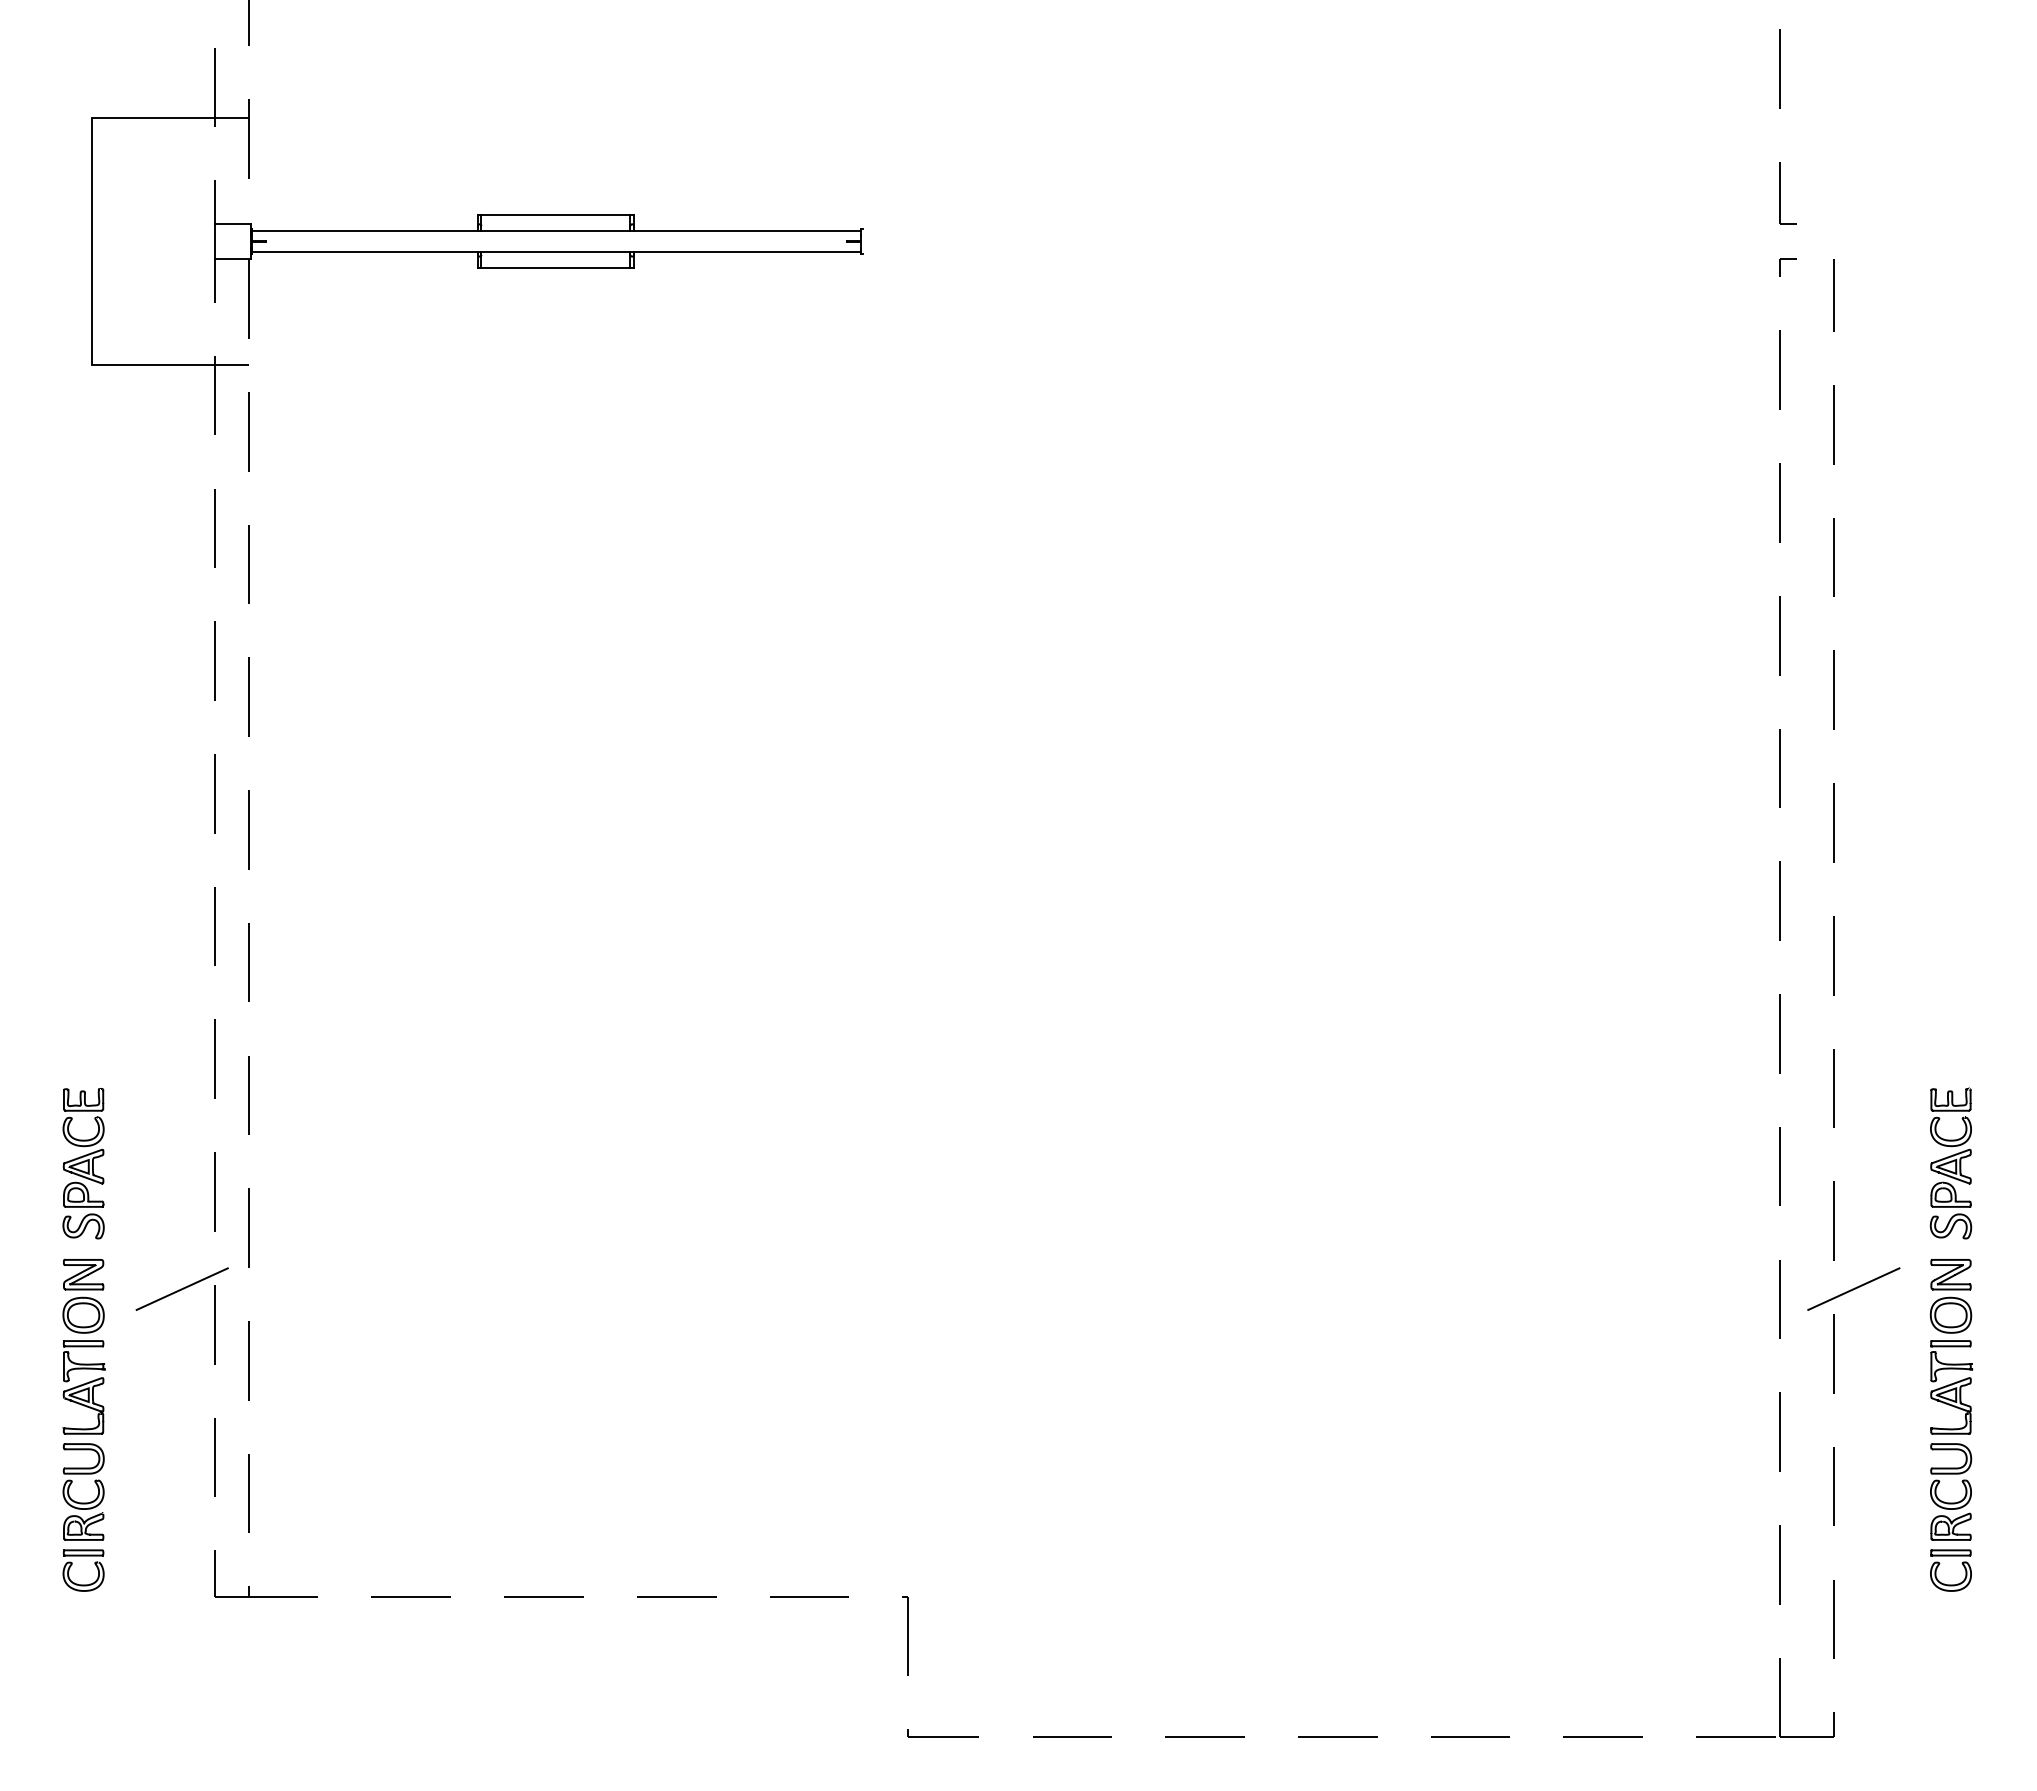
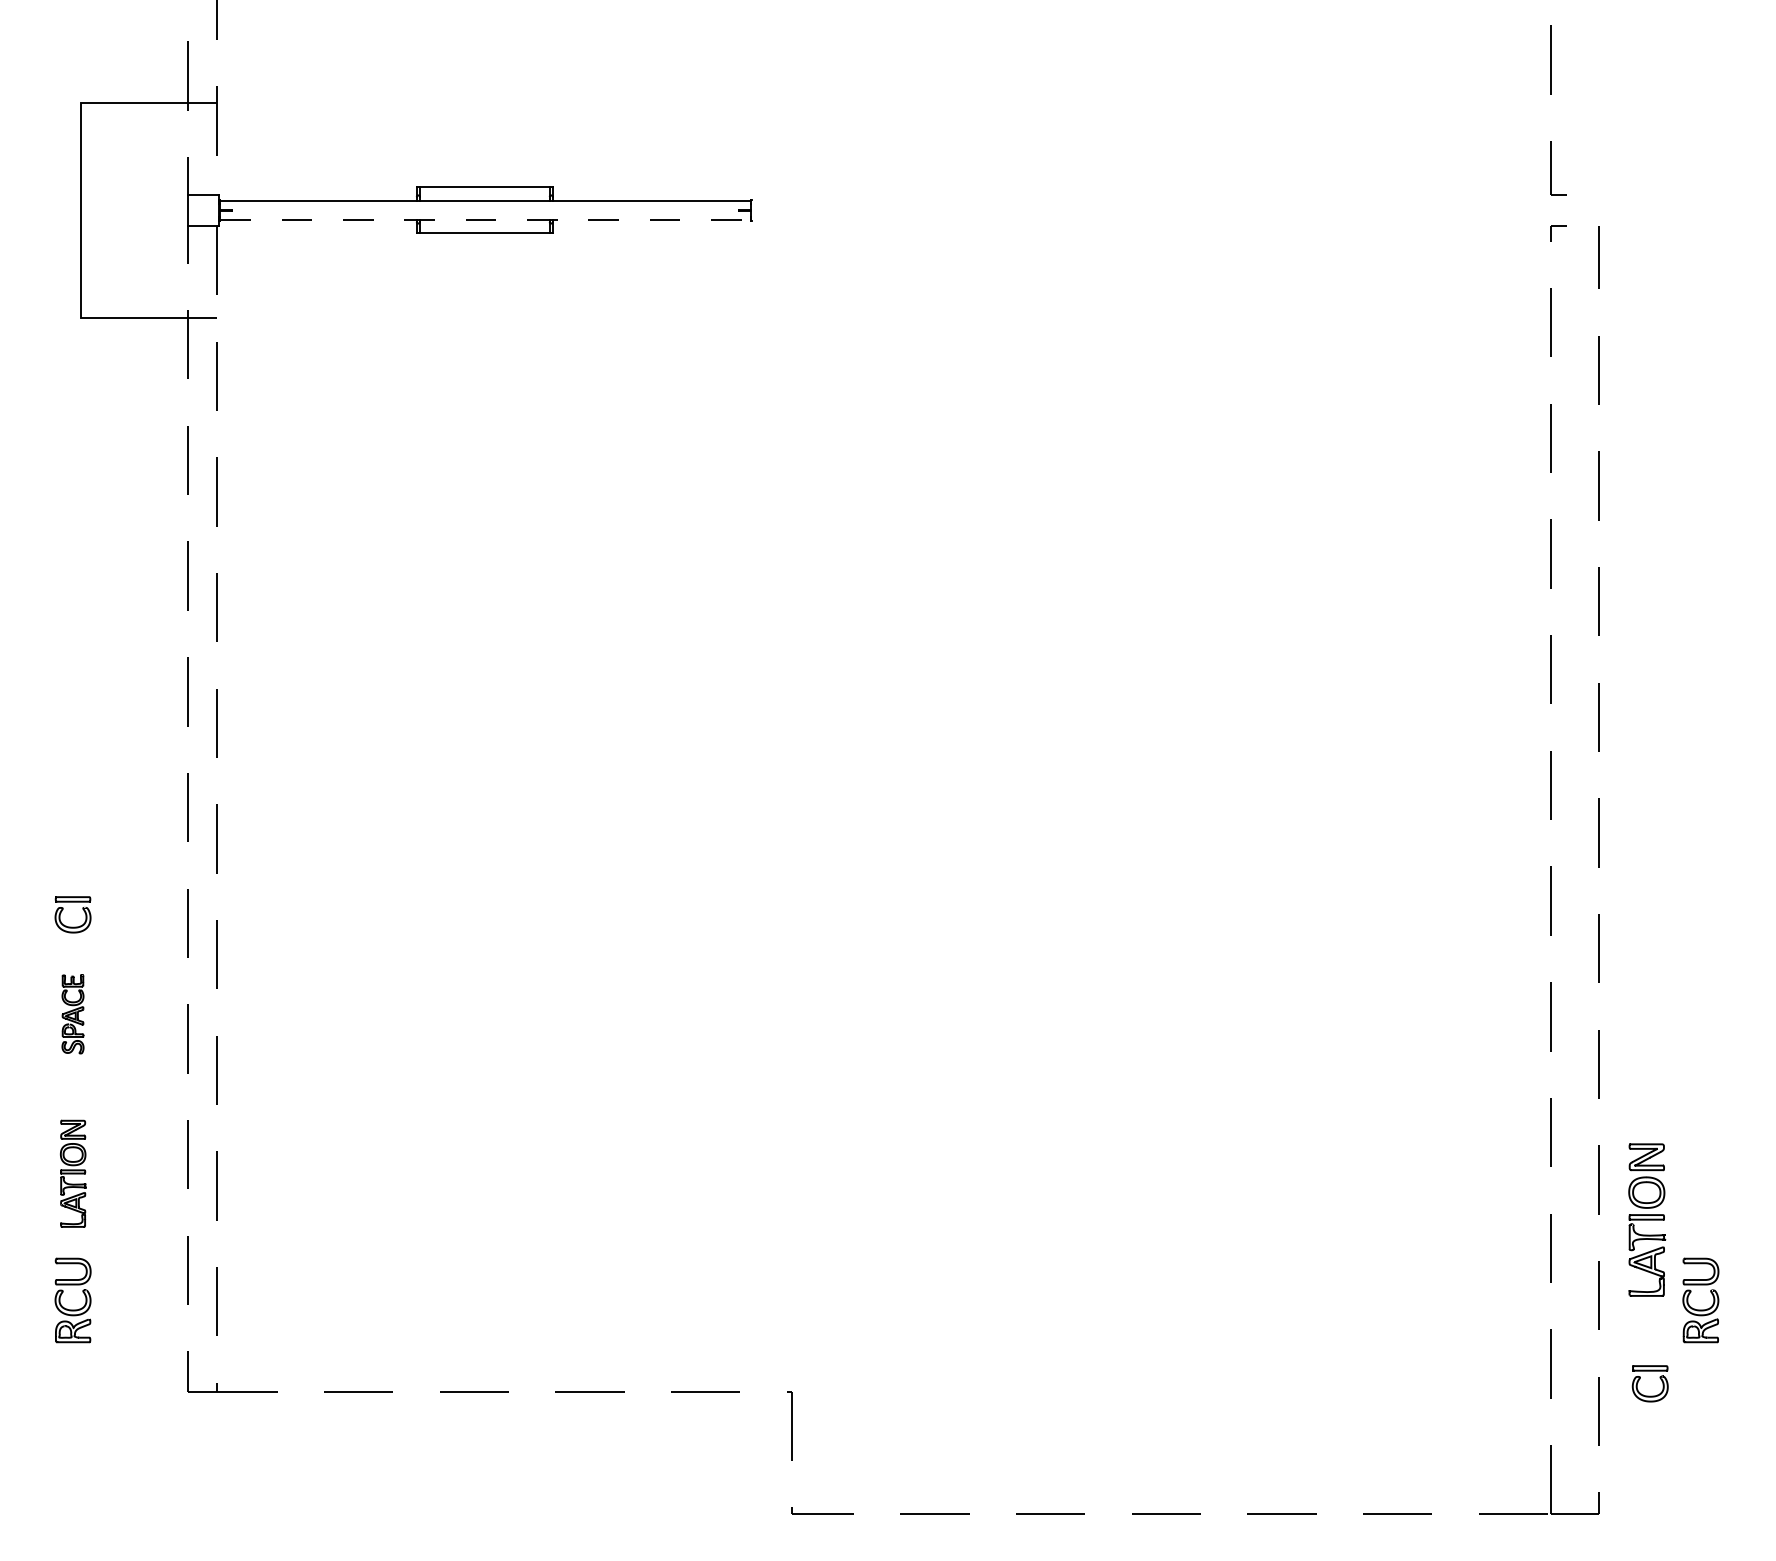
line: (557, 252) -> (486, 219), solid -> dashed
part: (83, 1163) -> (72, 1014), size x0.6
part: (1950, 1163) -> (1700, 1014), removed
line: (181, 1288) -> (158, 1123), removed
line: (1853, 1288) -> (1615, 1123), removed
part: (83, 1346) -> (72, 1173), size x0.7
part: (1951, 1346) -> (1647, 1219), moved
part: (72, 1564) -> (63, 909), moved
part: (1939, 1565) -> (1640, 1379), moved

